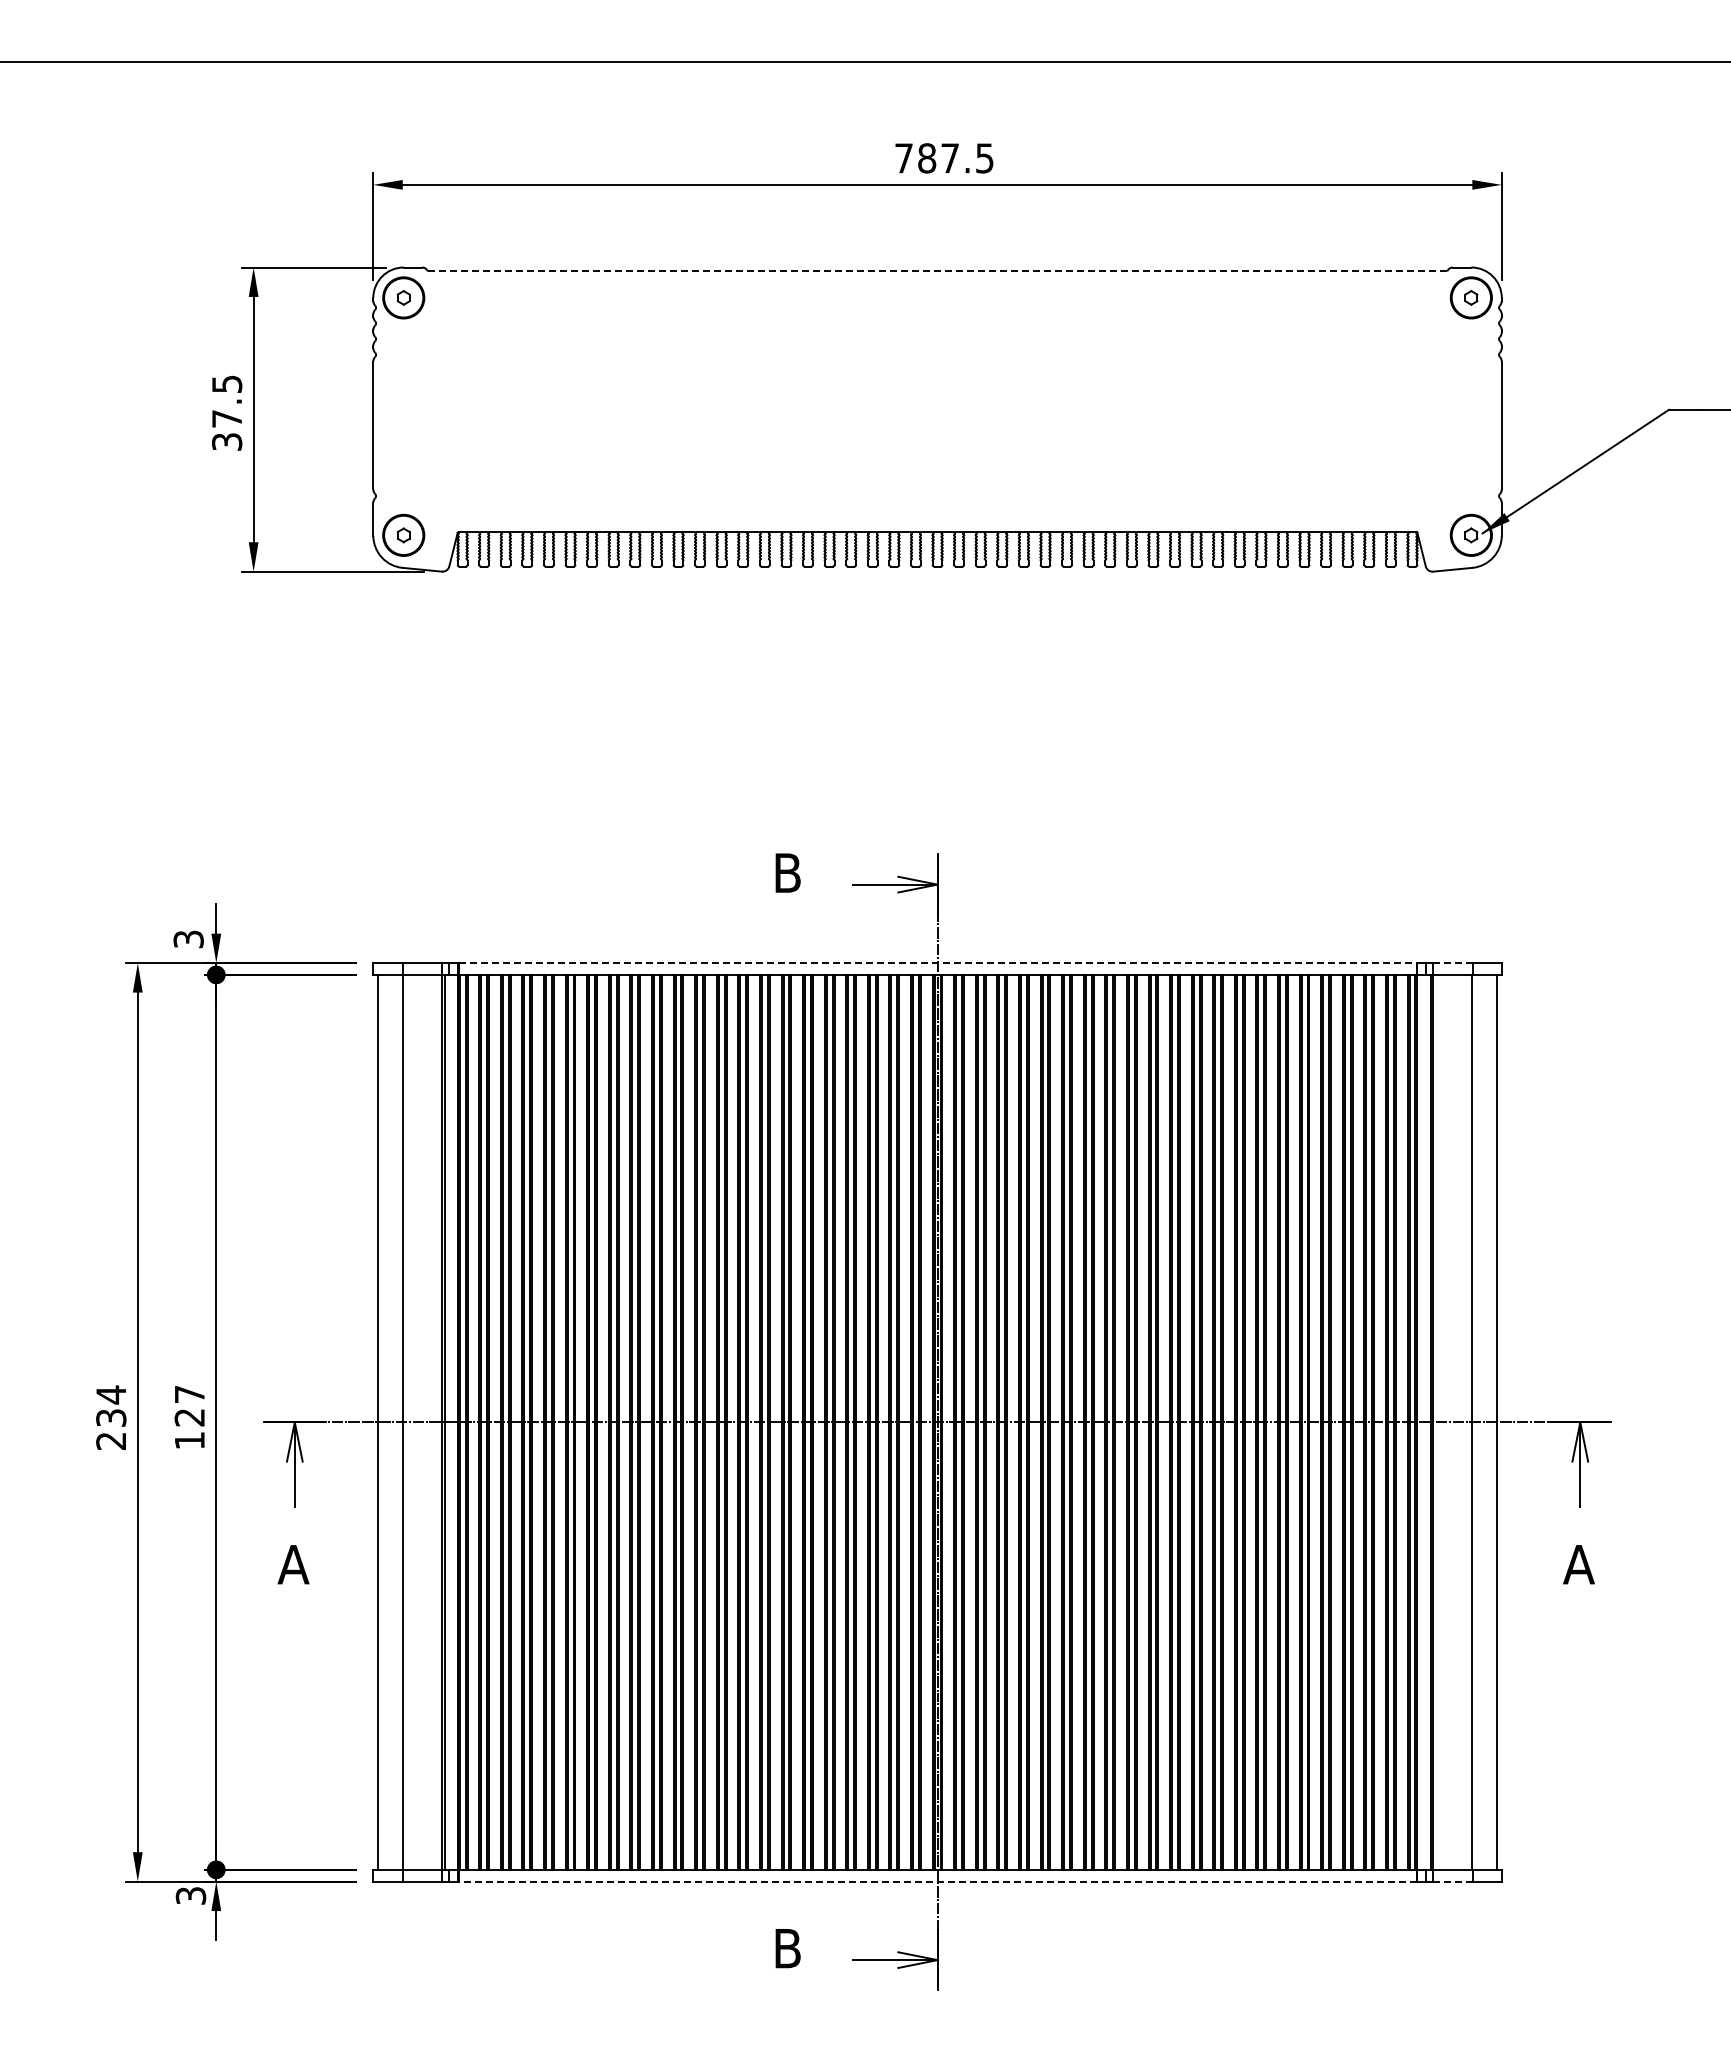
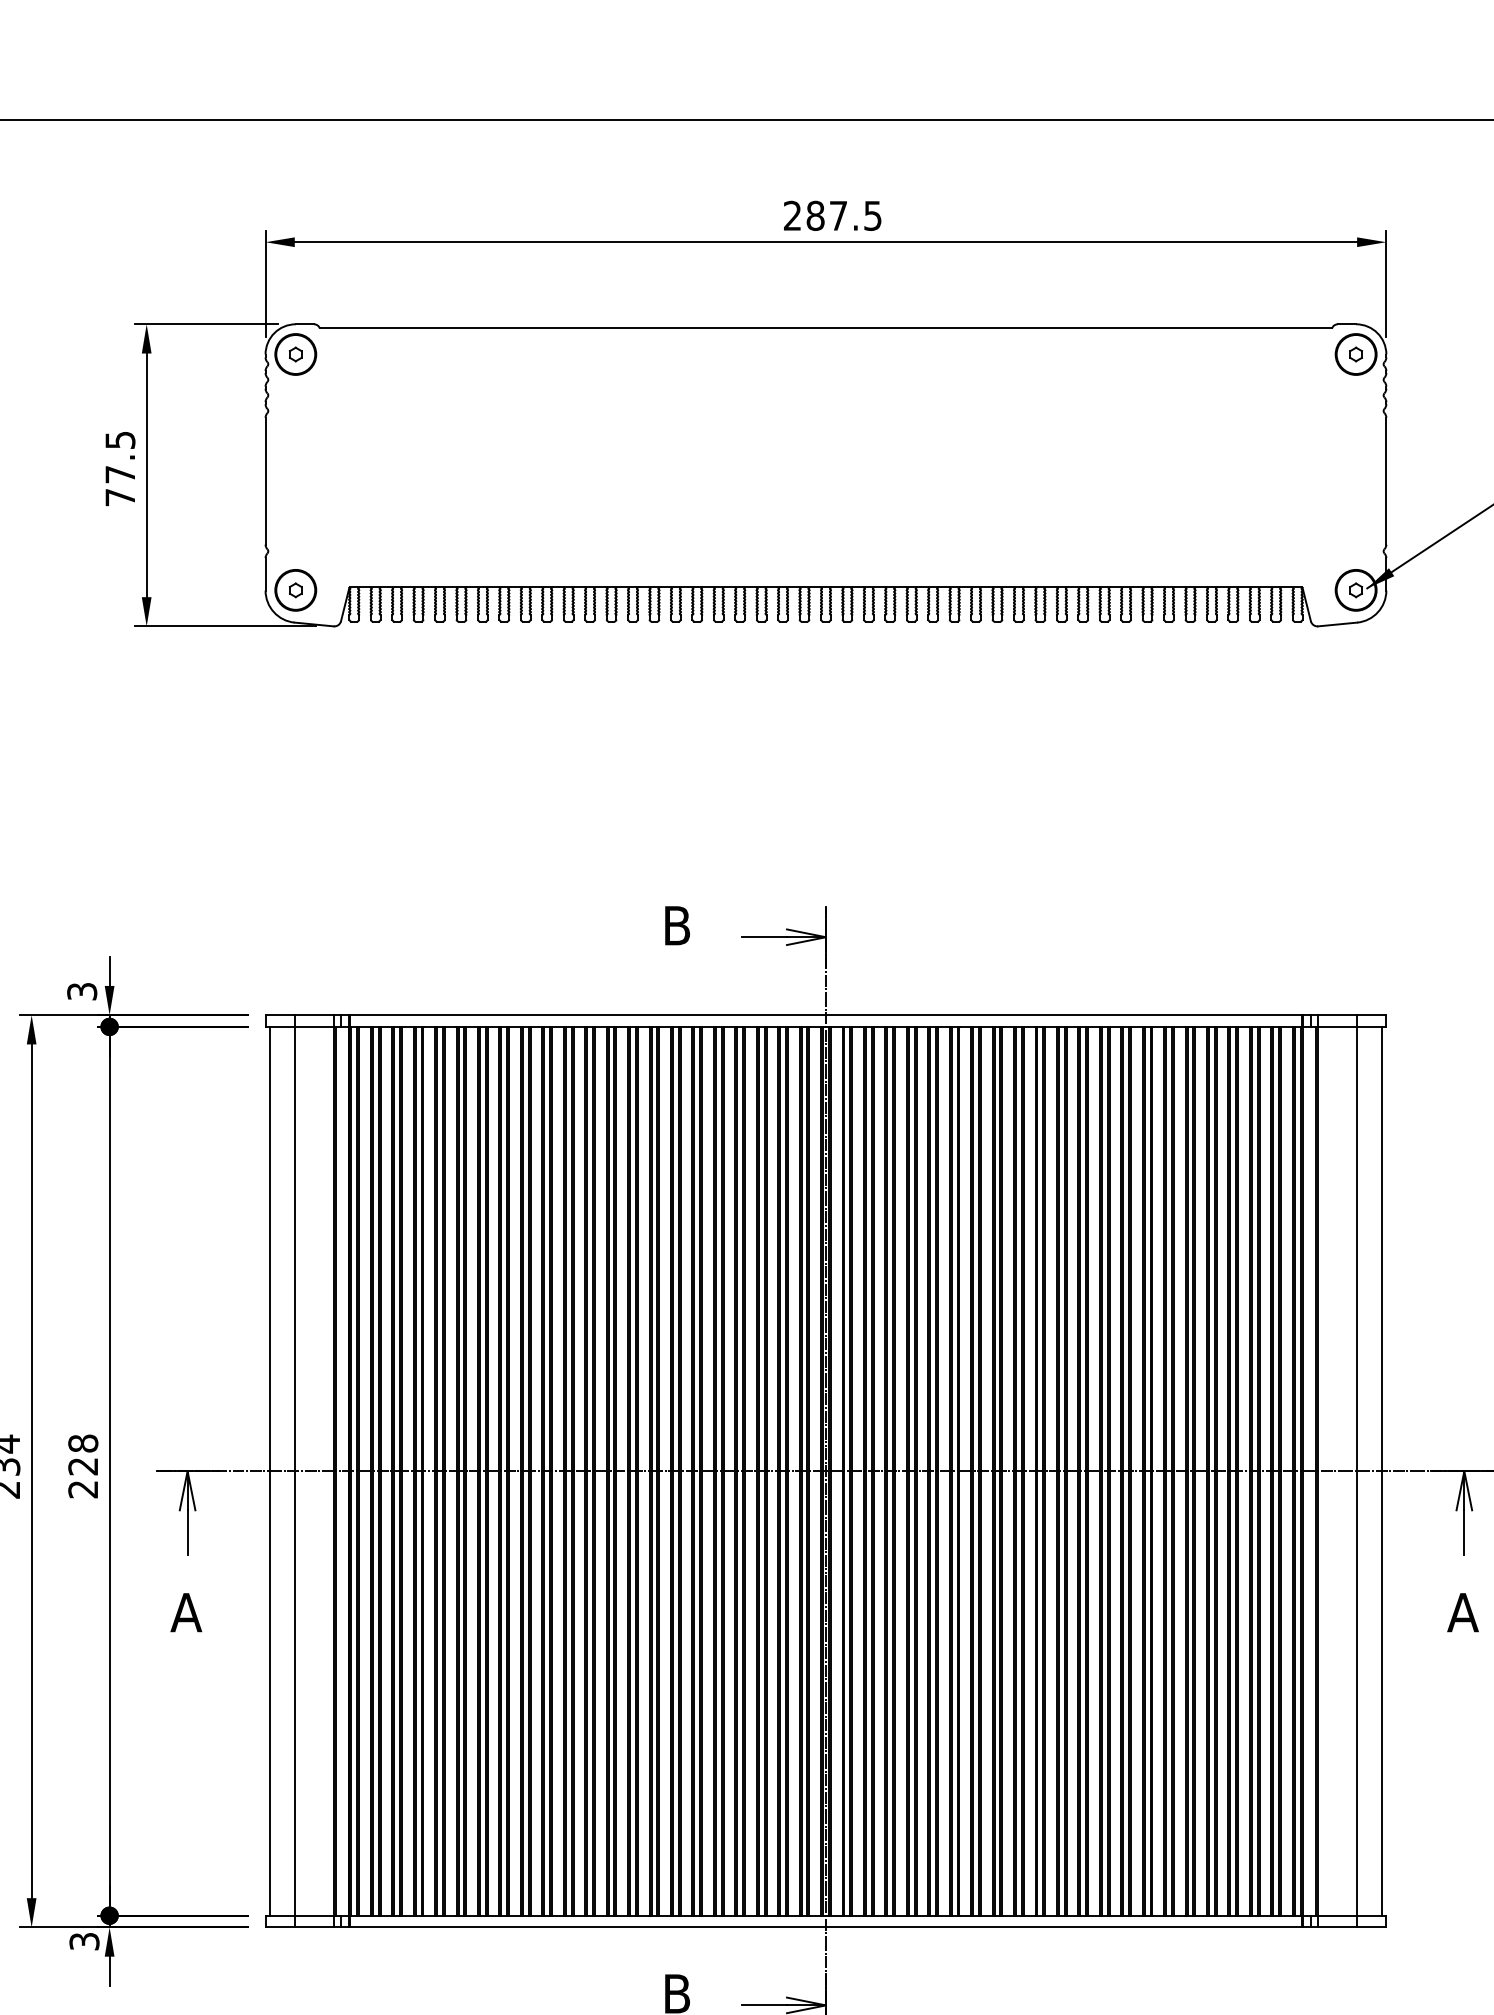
text: (903, 158) -> (792, 216), 787.5 -> 287.5
line: (937, 271) -> (825, 328), dashed -> solid
text: (227, 441) -> (120, 497), 37.5 -> 77.5
line: (937, 963) -> (825, 1015), dashed -> solid
line: (1452, 963) -> (1337, 1015), dashed -> solid
text: (189, 1417) -> (82, 1466), 127 -> 228
line: (937, 1881) -> (825, 1927), dashed -> solid
line: (1452, 1881) -> (1337, 1927), dashed -> solid

